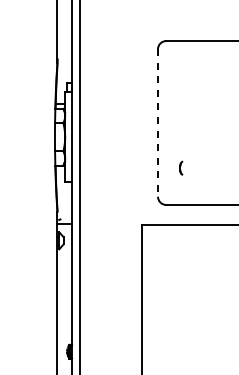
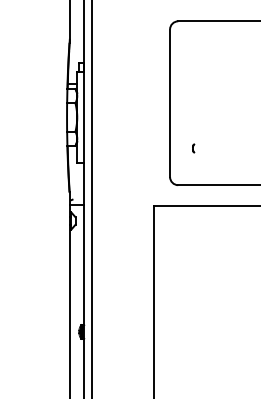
line: (158, 123) -> (170, 103), dashed -> solid
part: (181, 168) -> (193, 148), size x0.62

